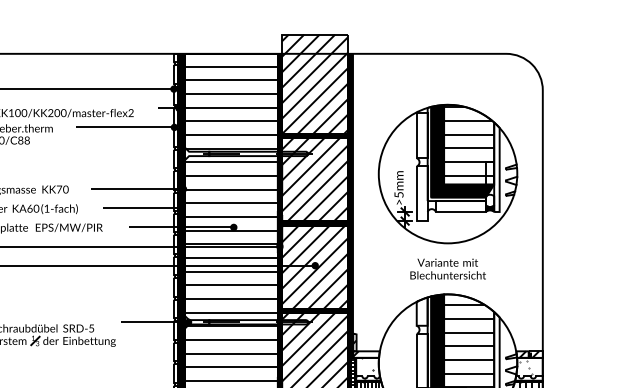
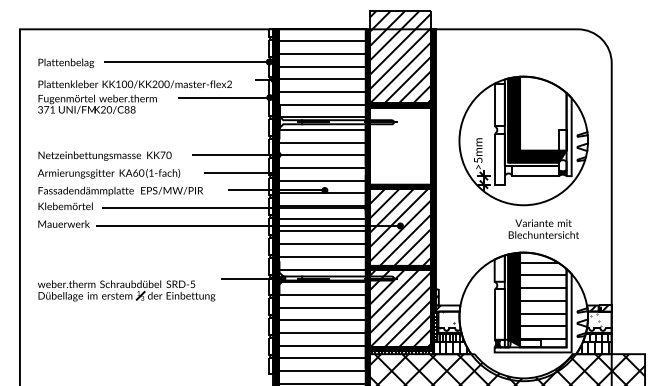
hatch: (469, 141) -> (543, 110), removed
hatch: (314, 178) -> (399, 145), removed
text: (447, 268) -> (543, 228), moved

